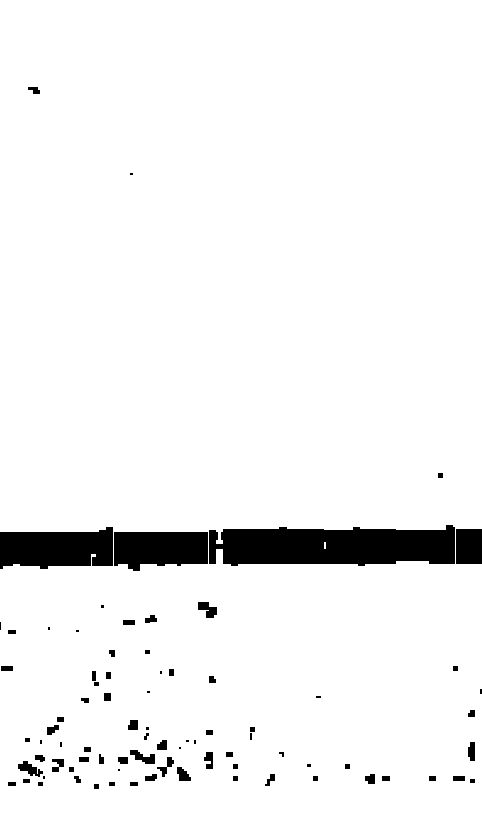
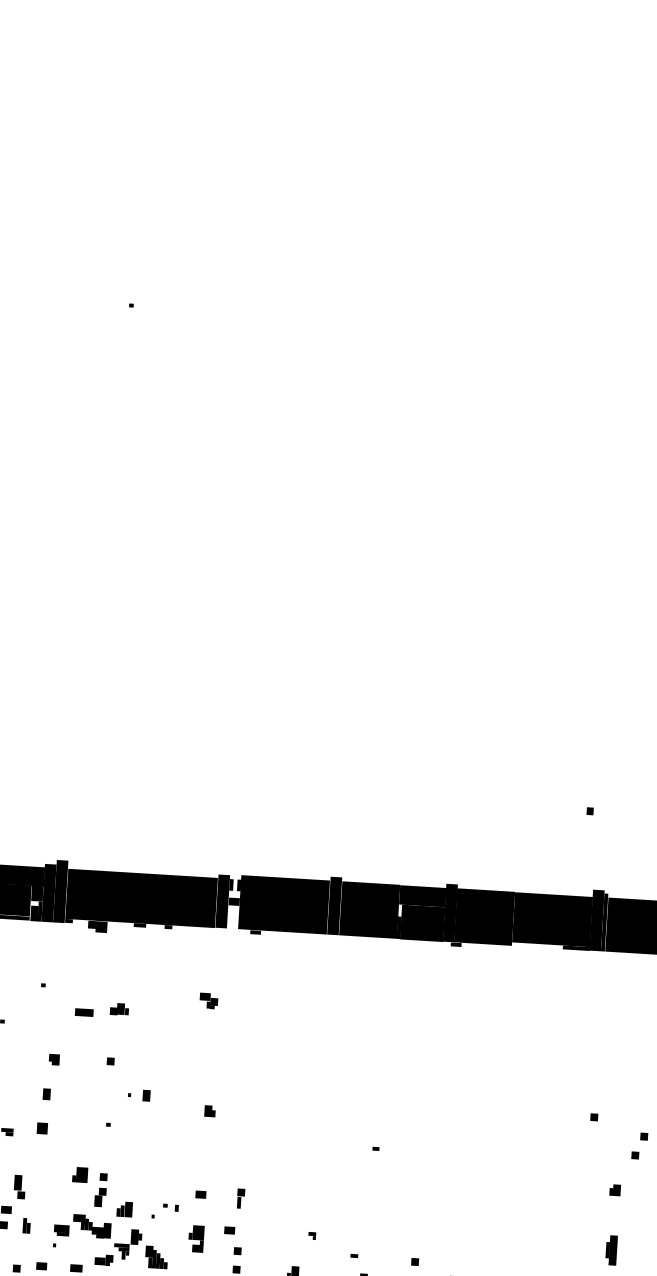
part: (206, 609) -> (207, 1000), size x0.62
part: (95, 678) -> (20, 1186), moved
part: (146, 733) -> (100, 1189), size x1.67
part: (252, 733) -> (241, 1198), moved

